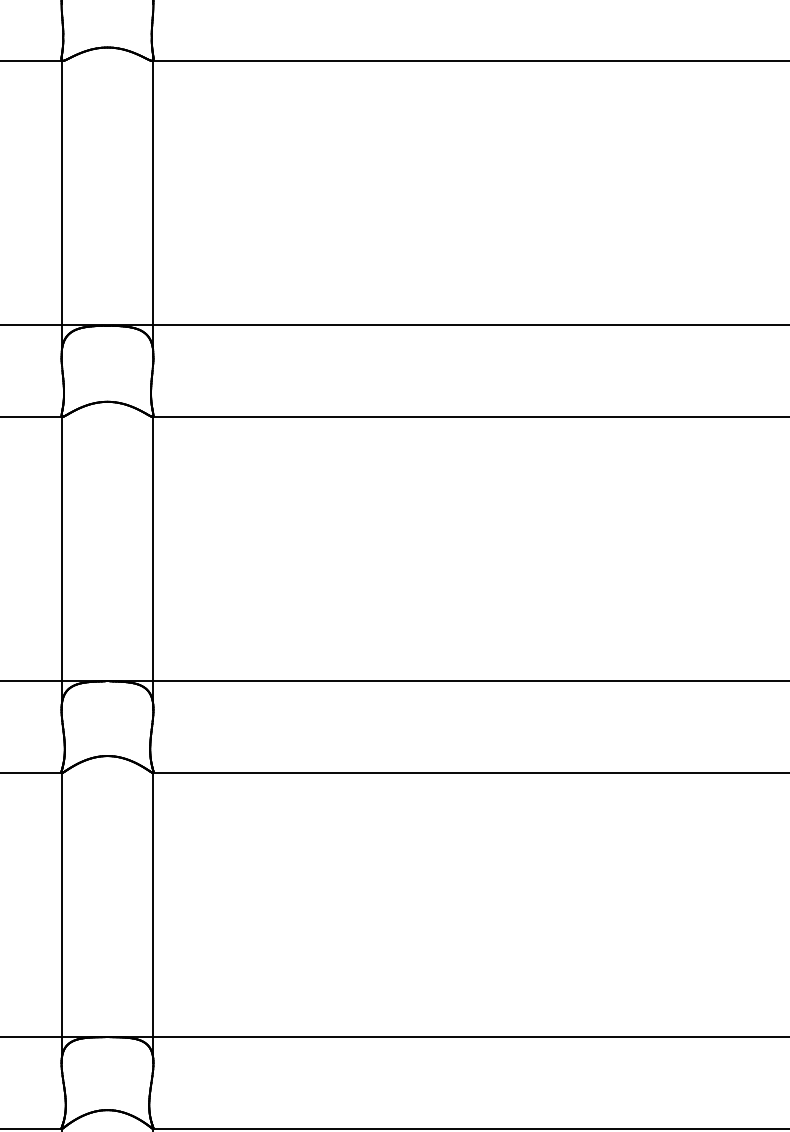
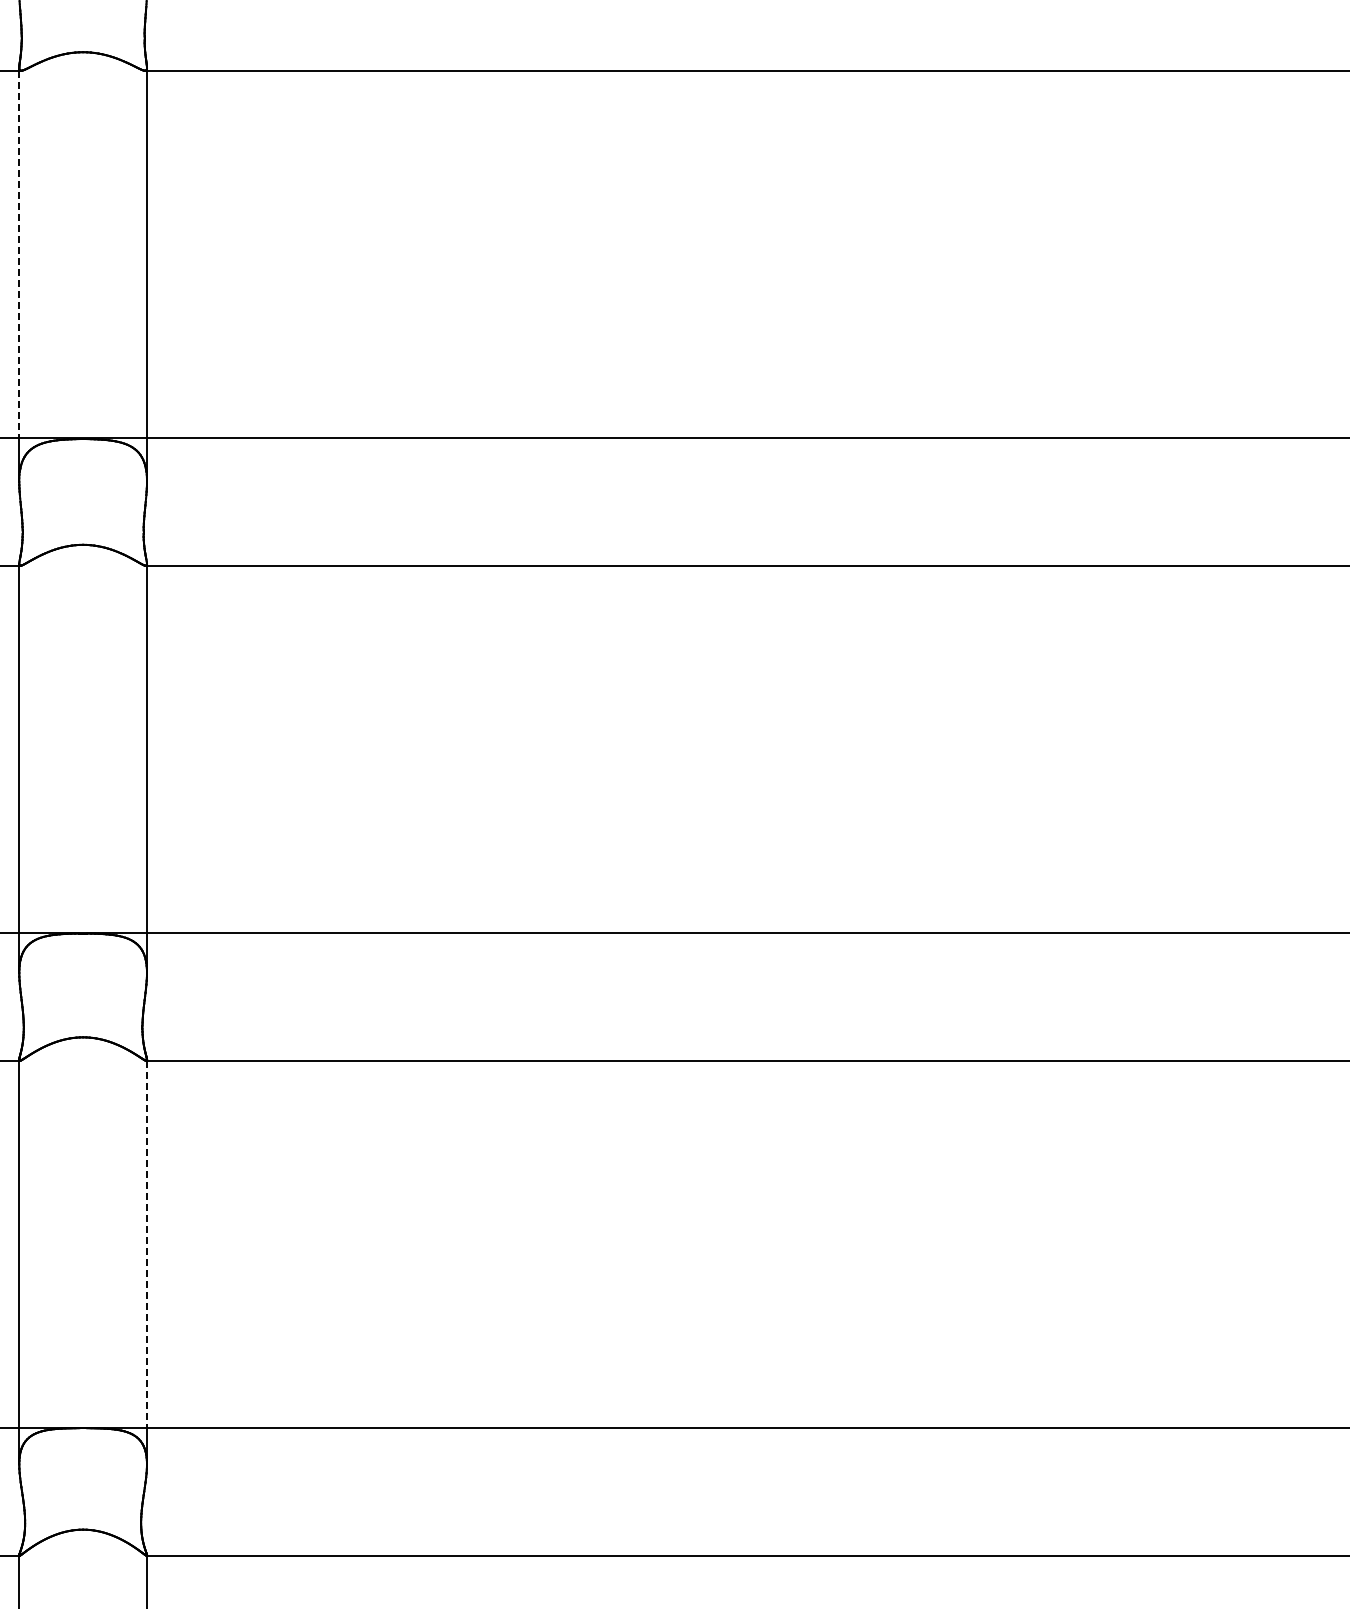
line: (61, 193) -> (19, 254), solid -> dashed
line: (153, 905) -> (147, 1244), solid -> dashed

